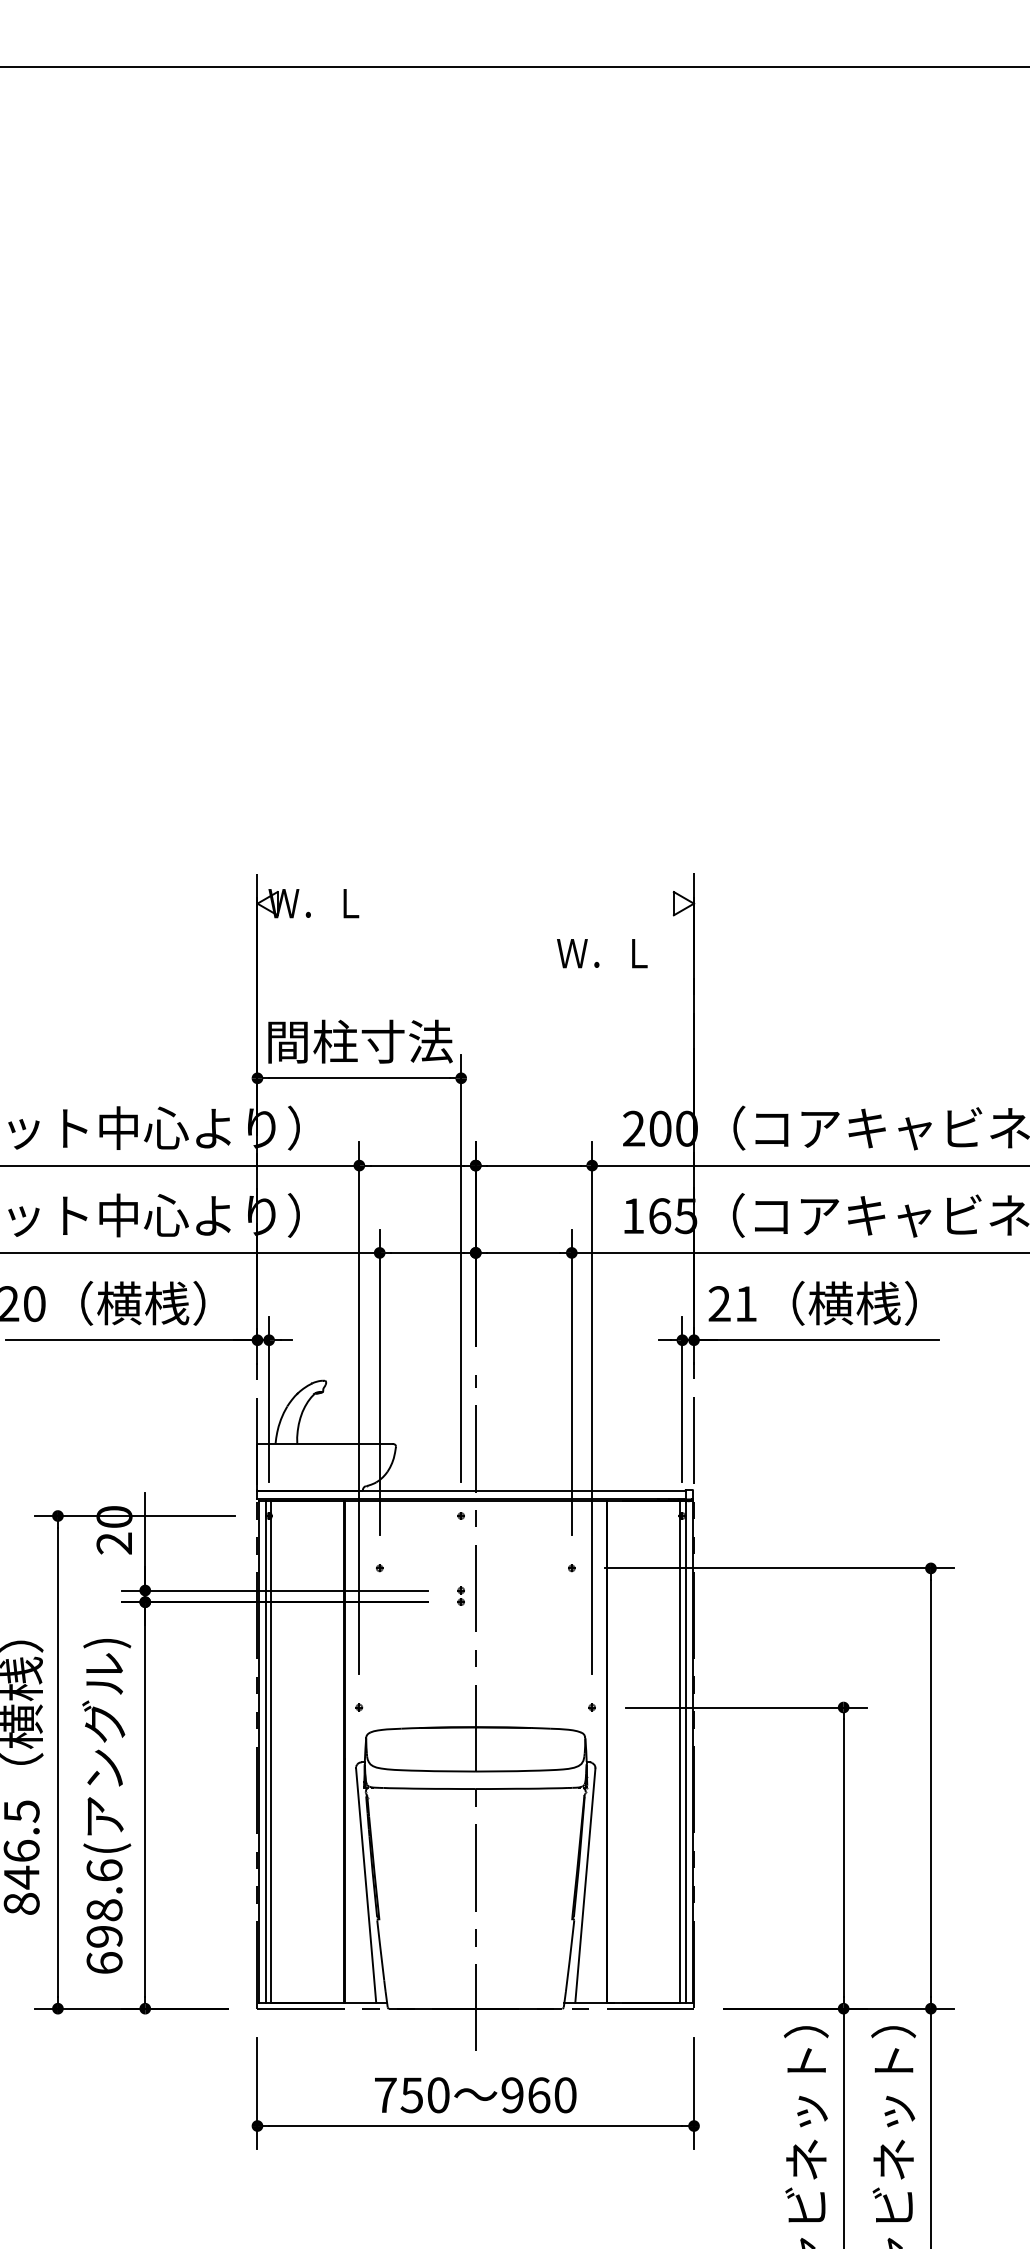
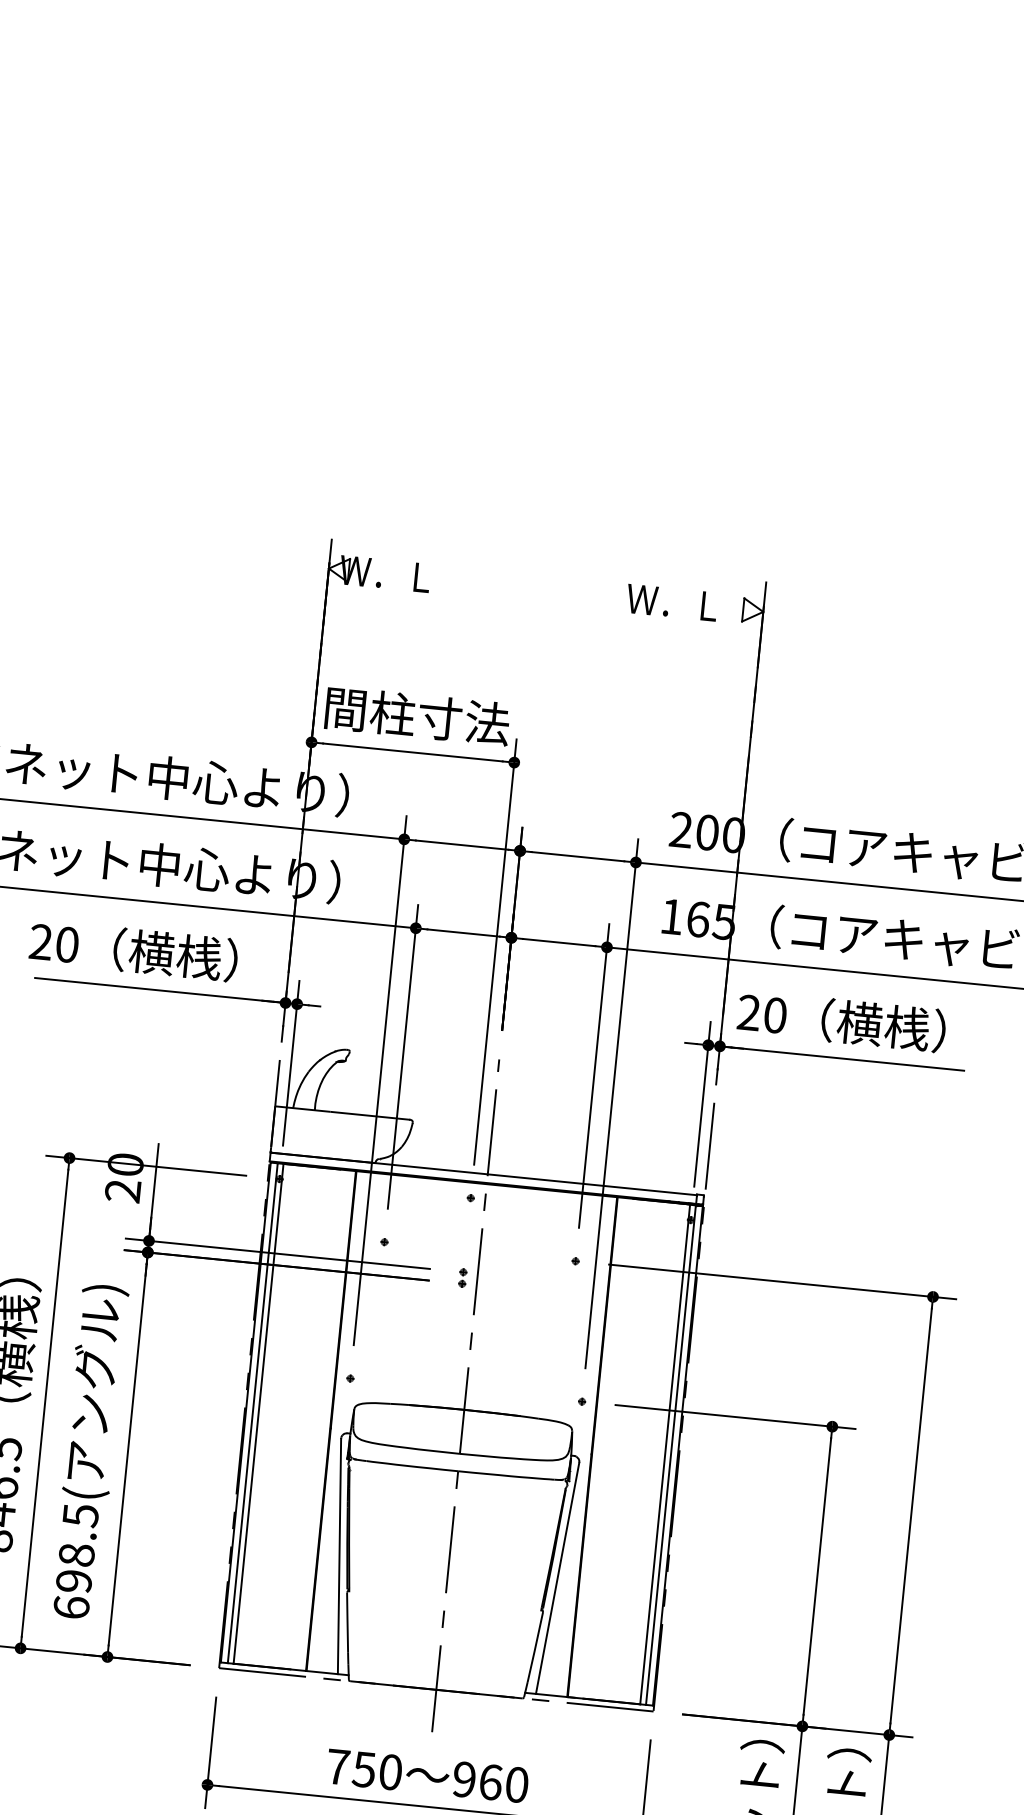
text: (602, 953) -> (672, 602), moved
text: (746, 1304) -> (775, 1016), 21 -> 20
text: (104, 1870) -> (80, 1515), 698.6( -> 698.5(

